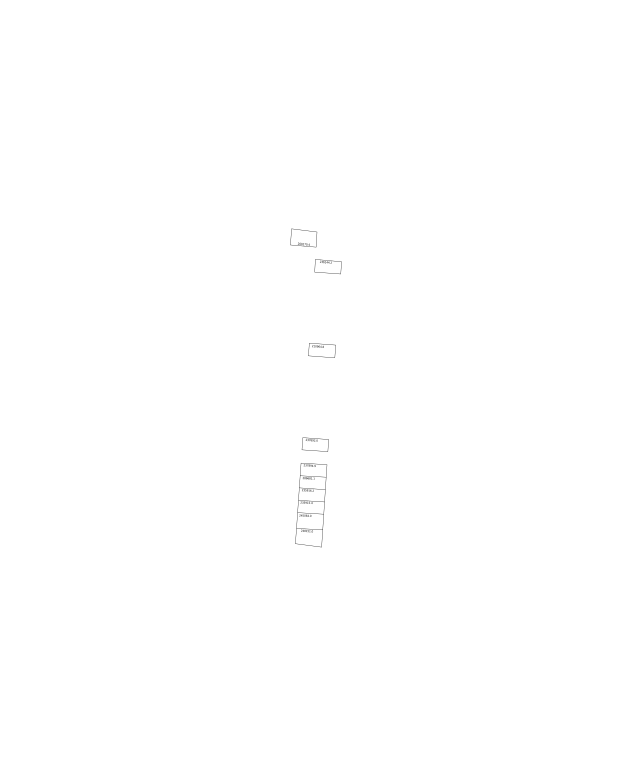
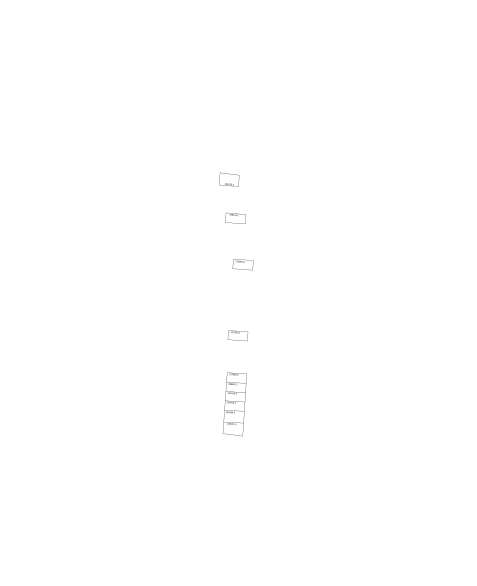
text: (327, 265) -> (235, 217), moved
text: (310, 505) -> (234, 404), moved

